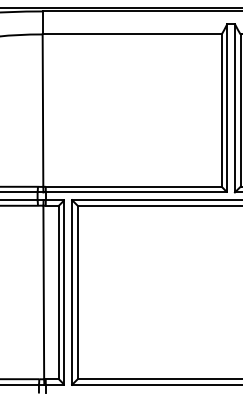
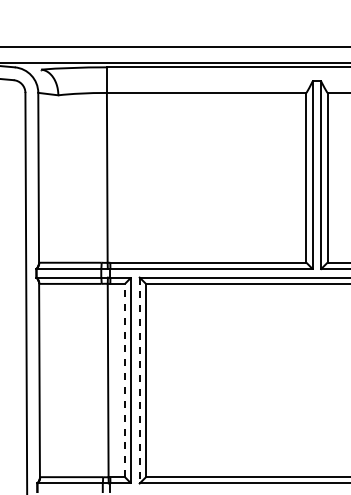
line: (59, 292) -> (125, 380), solid -> dashed
line: (71, 292) -> (139, 380), solid -> dashed

